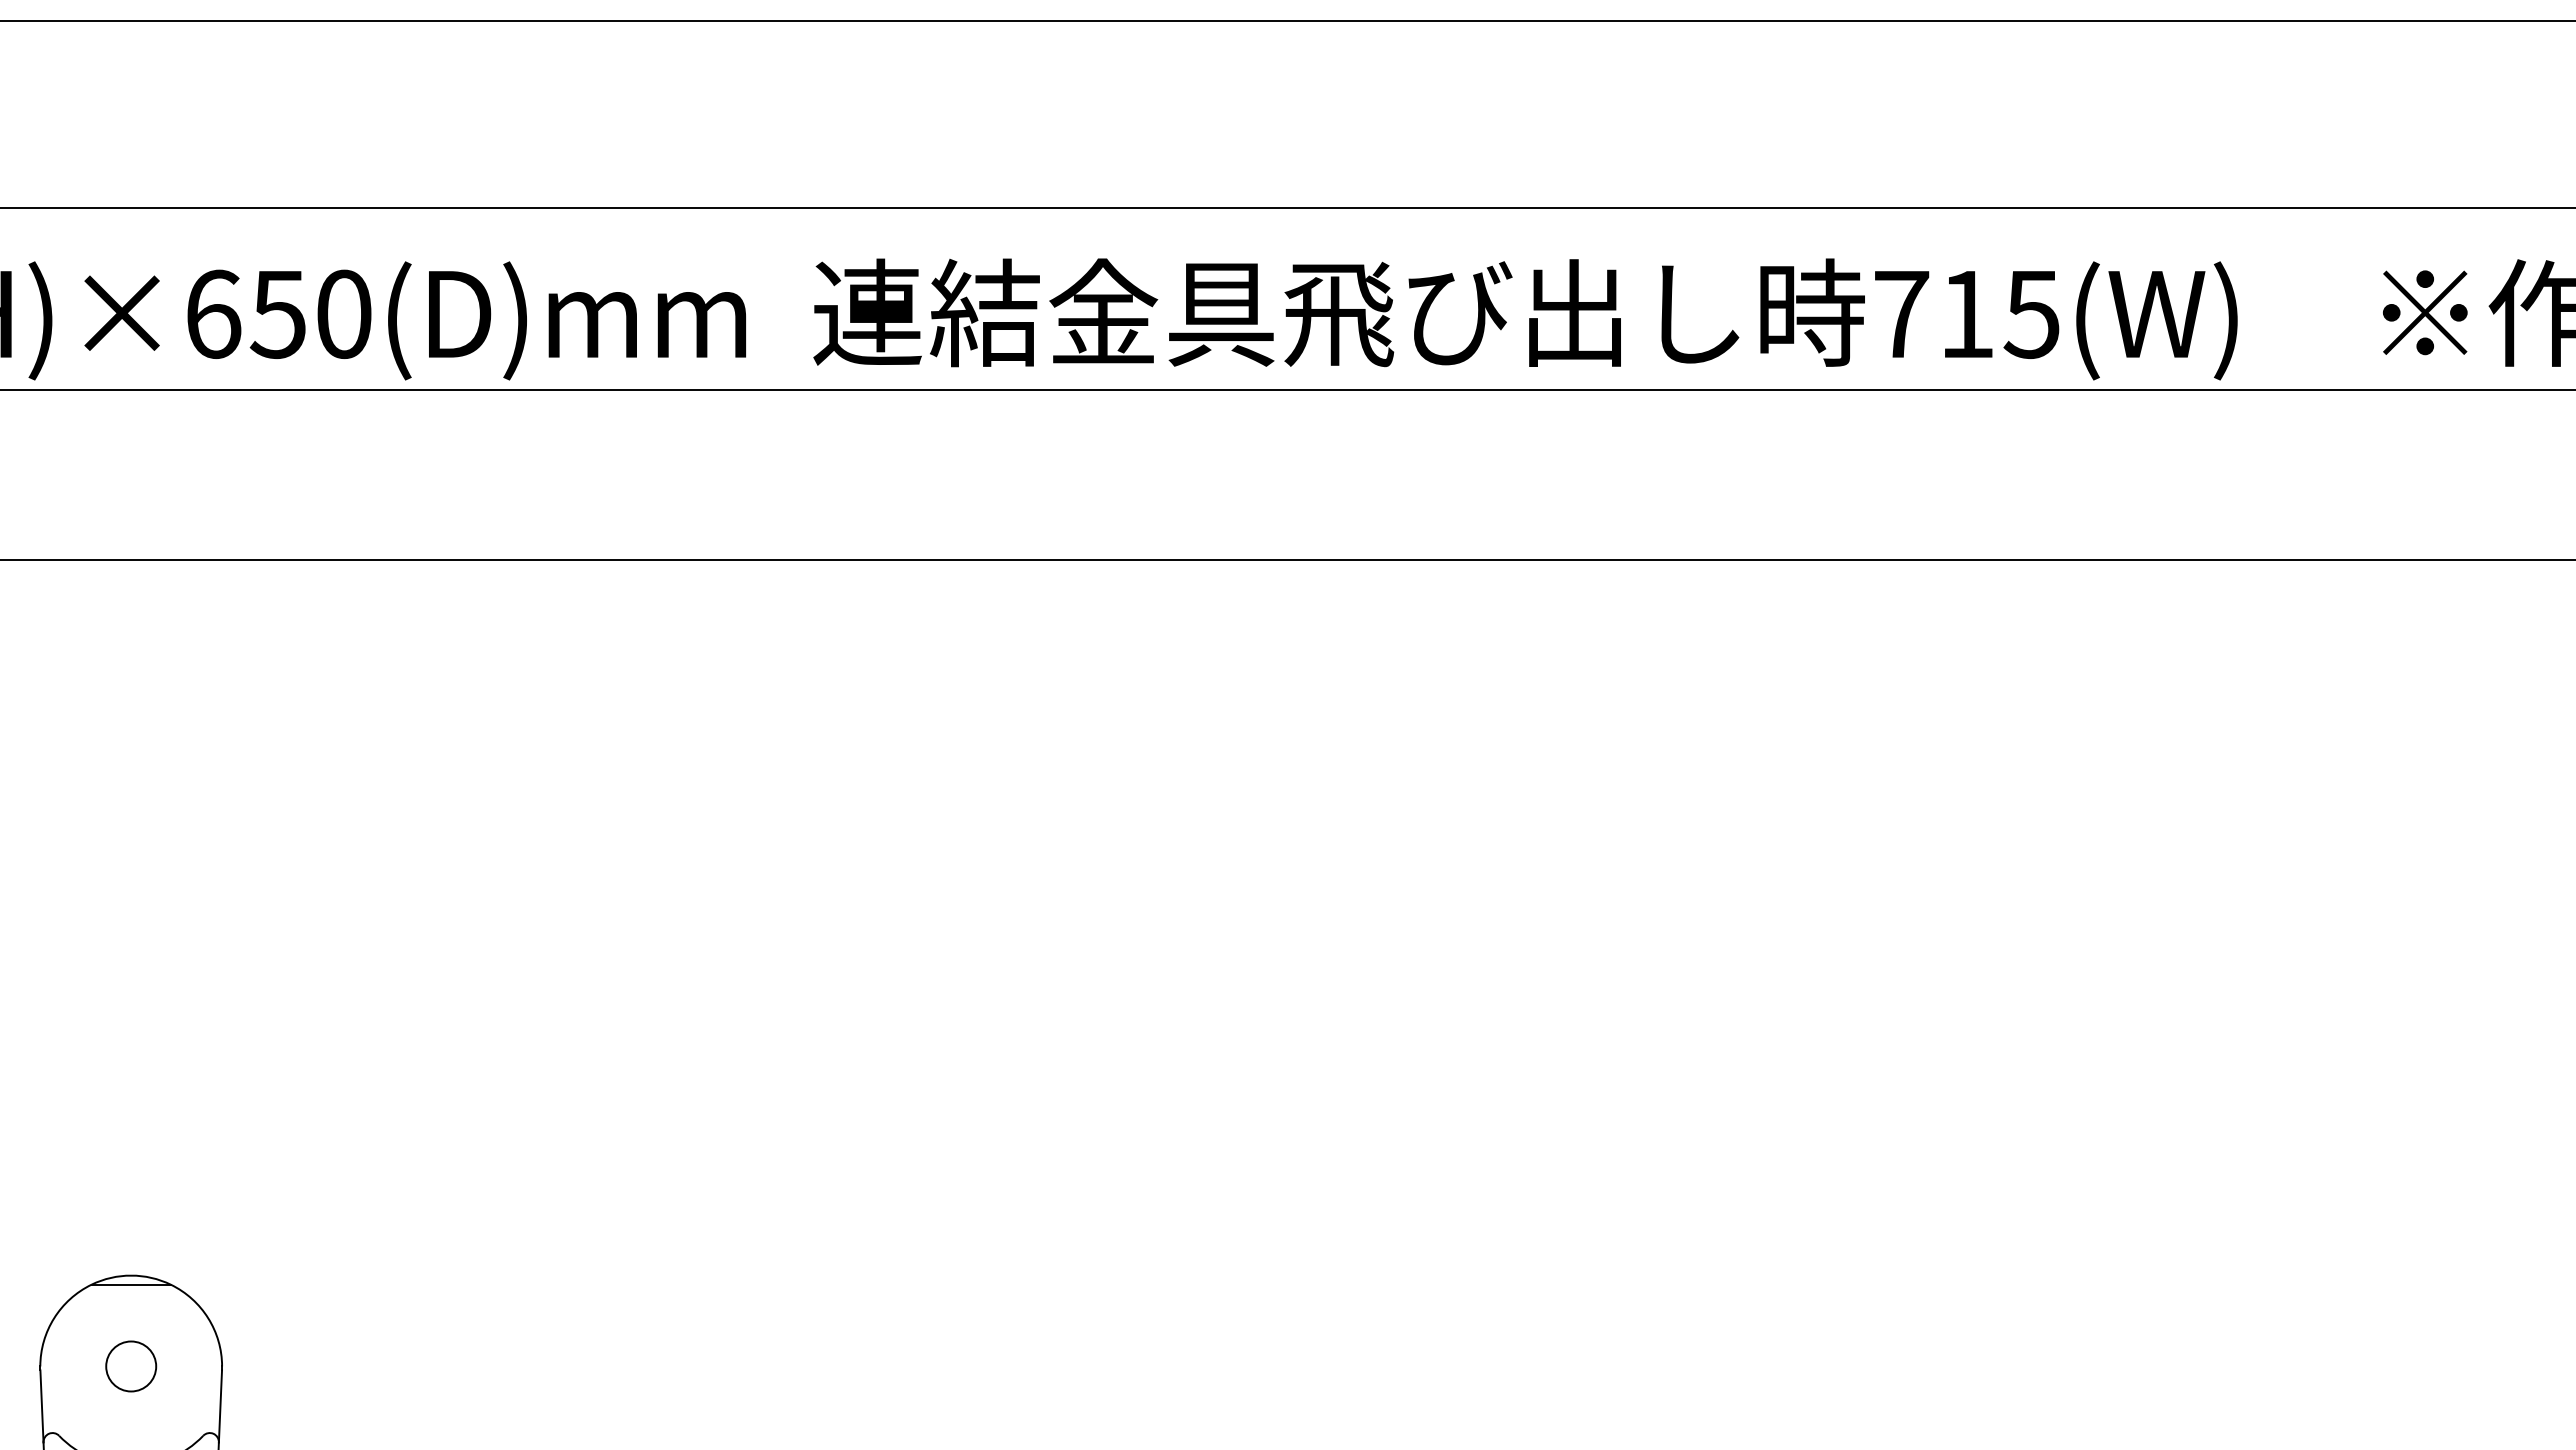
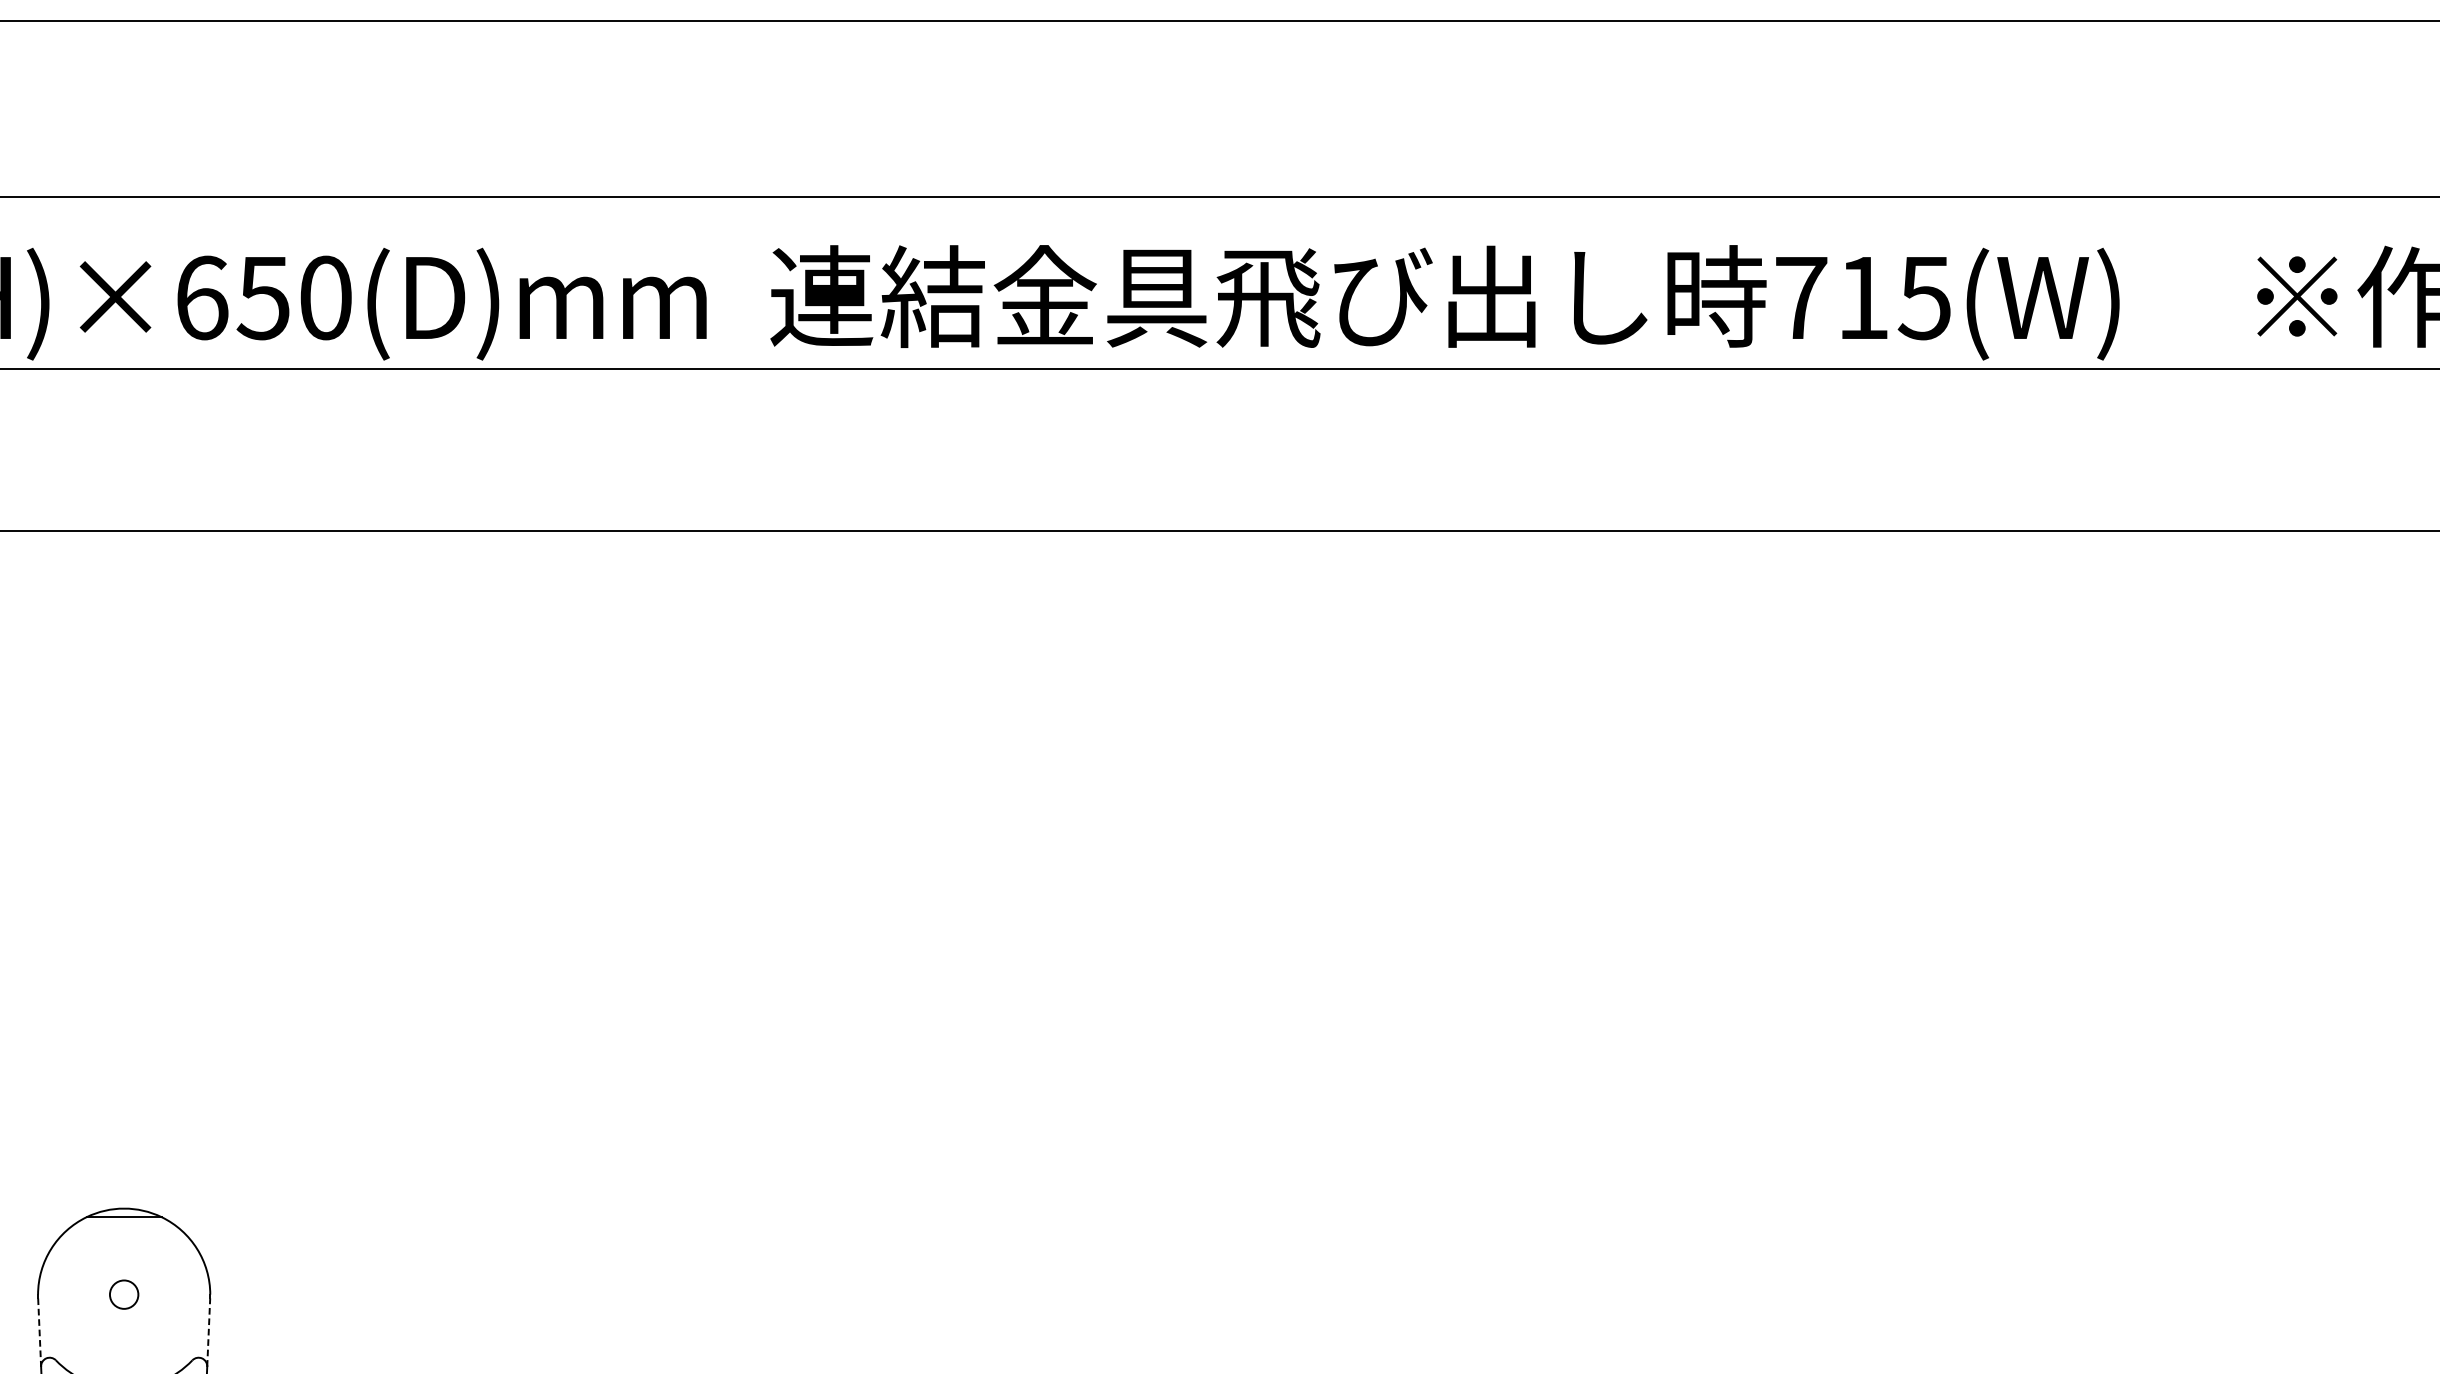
circle: (131, 1366) -> (124, 1294), size x0.6
line: (220, 1405) -> (208, 1331), solid -> dashed
line: (42, 1406) -> (40, 1332), solid -> dashed

